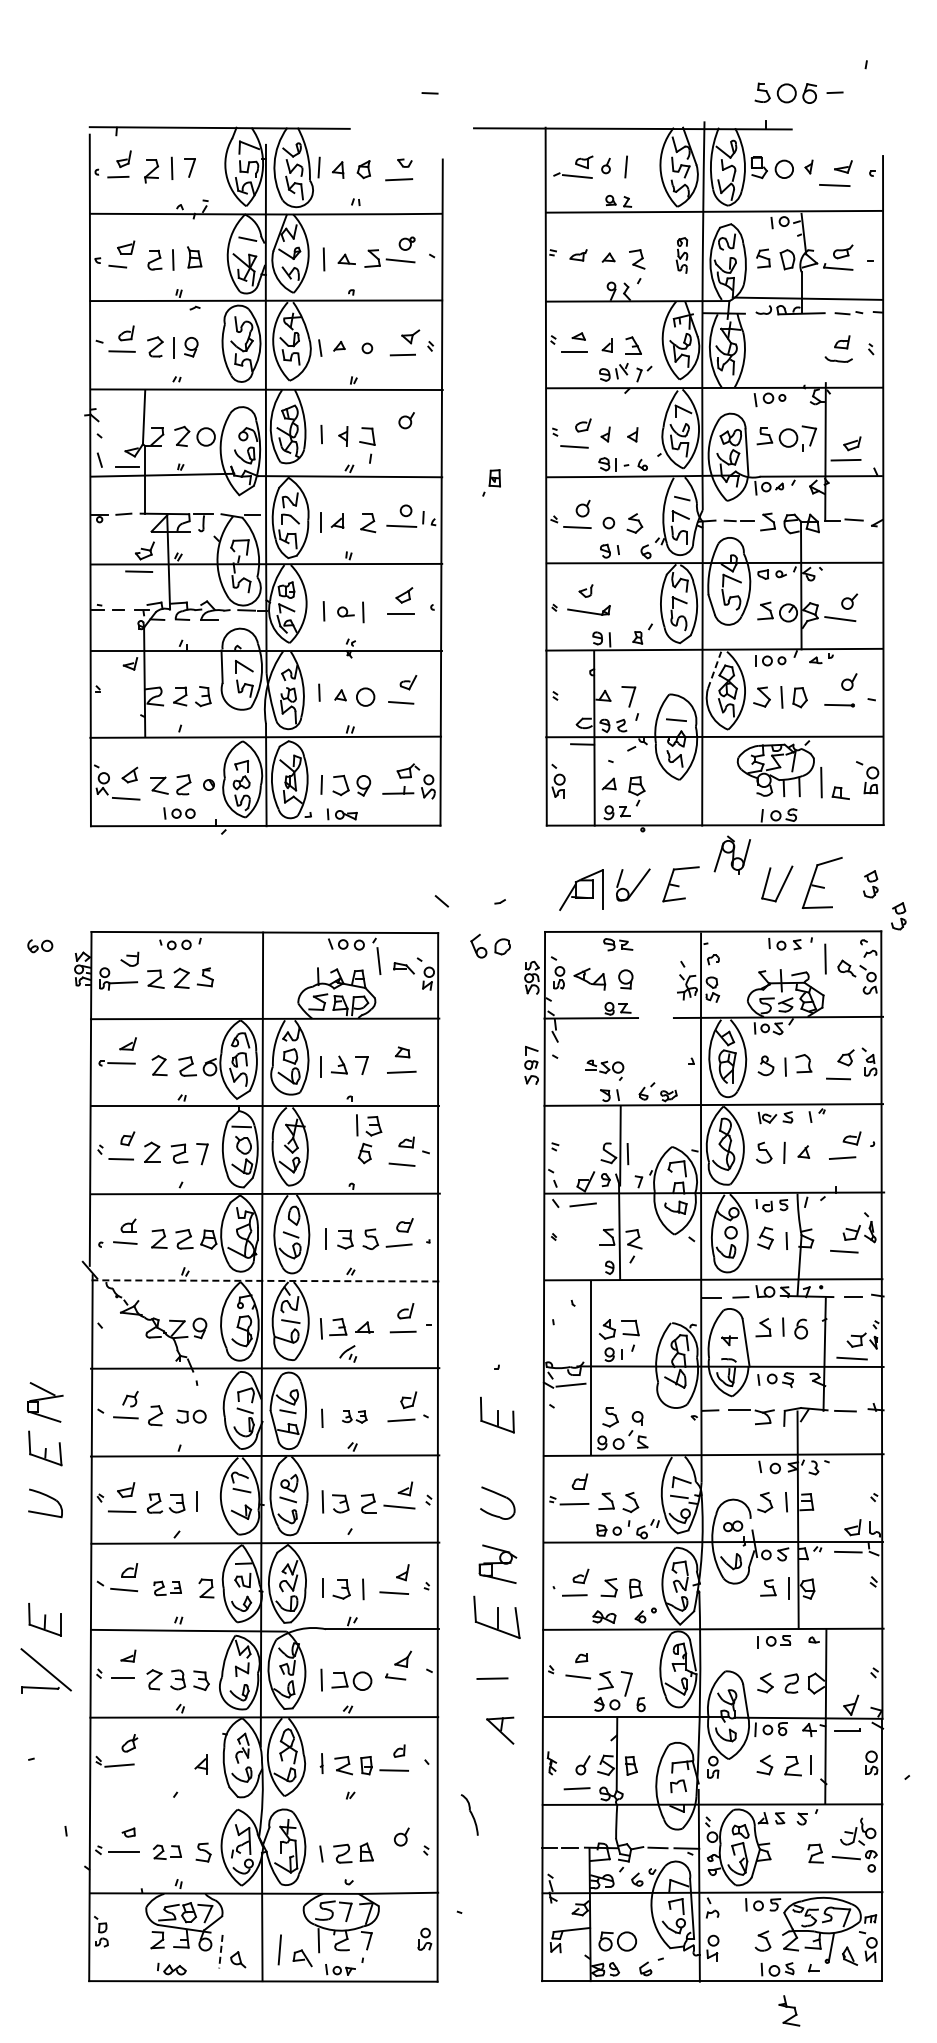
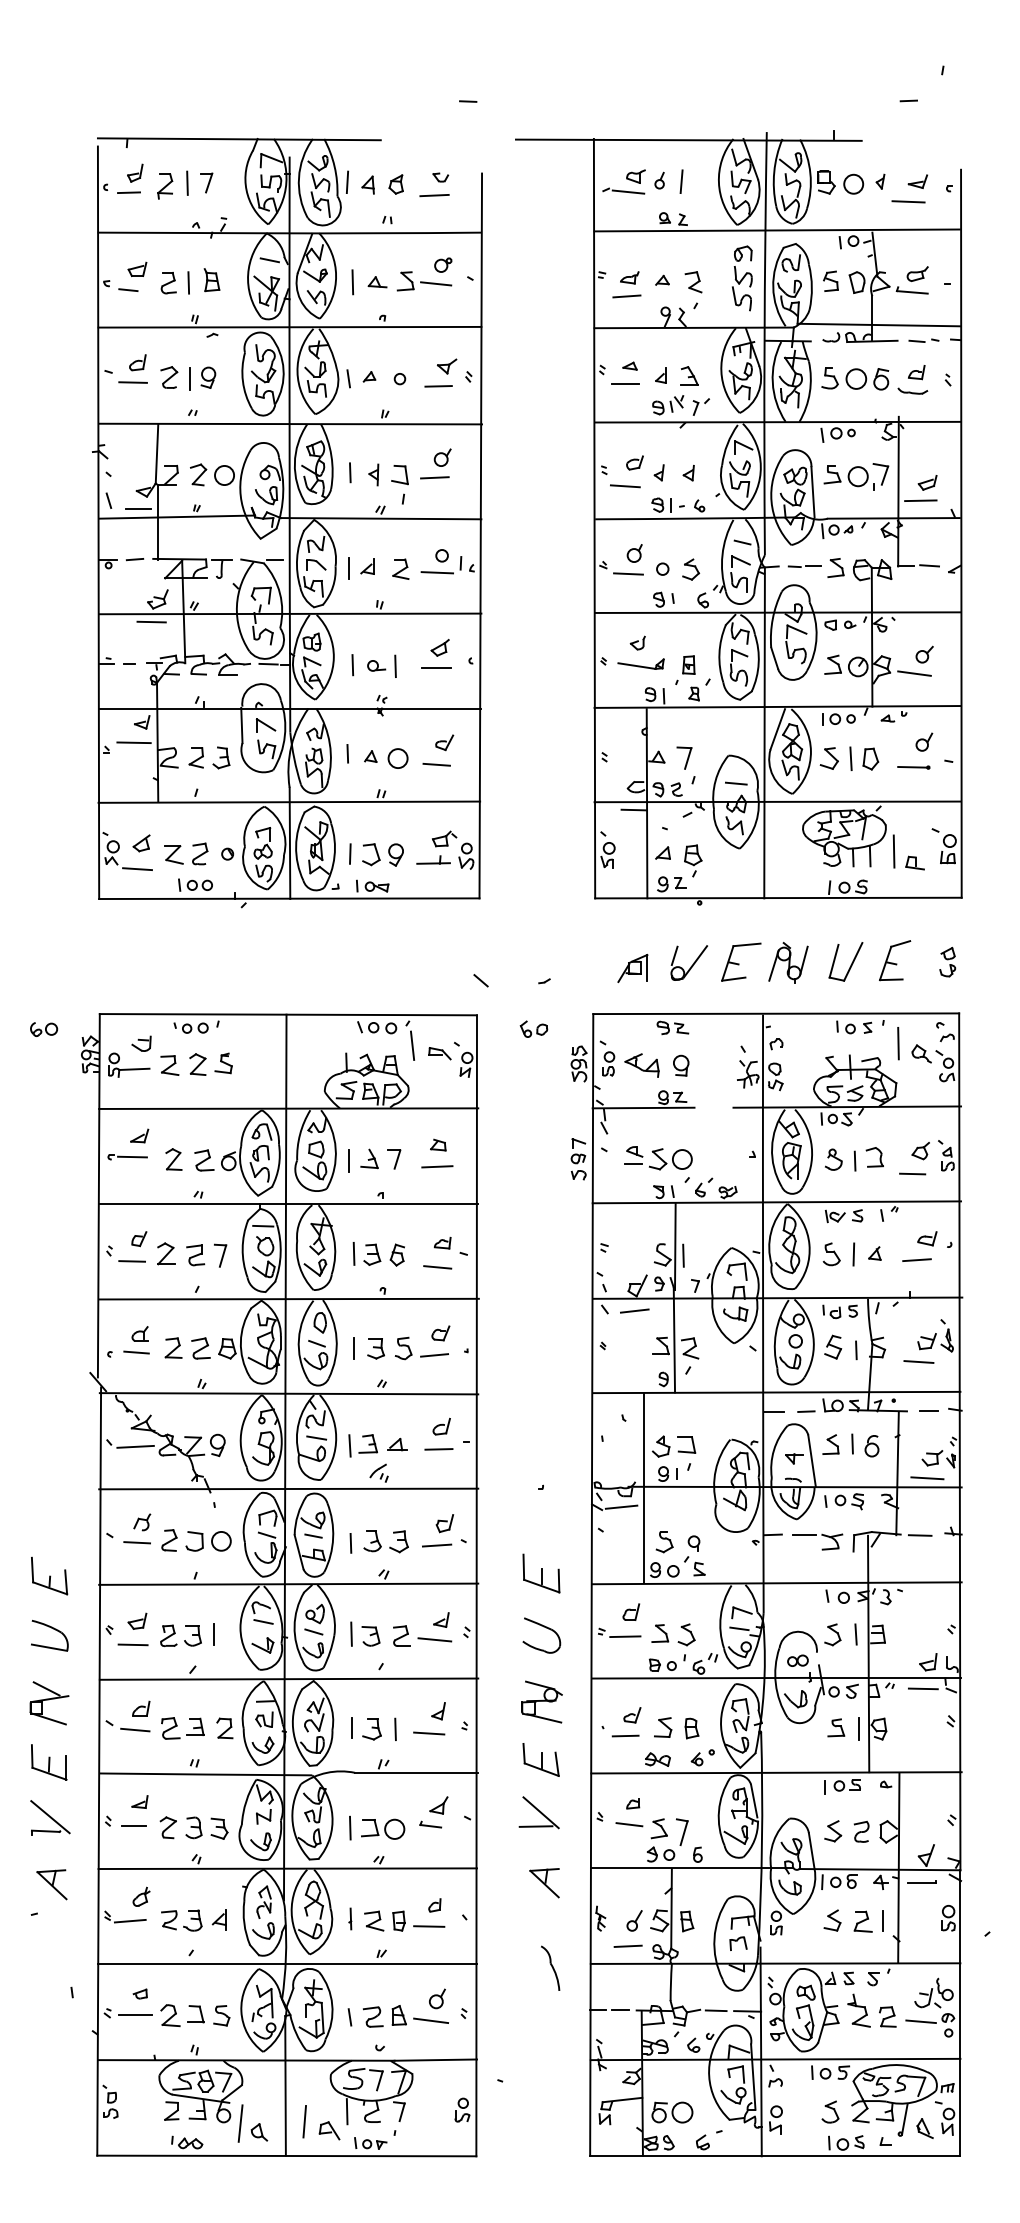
part: (785, 92) -> (854, 378), moved
part: (681, 255) -> (741, 278), size x1.67
line: (575, 272) -> (626, 296), added
line: (399, 438) -> (434, 477), added
part: (491, 482) -> (685, 669), moved
line: (714, 670) -> (777, 729), dashed -> solid
line: (122, 682) -> (133, 742), added
part: (731, 854) -> (787, 962), moved
part: (822, 882) -> (895, 960), size x0.71
part: (581, 889) -> (632, 967), size x0.62
part: (898, 916) -> (977, 997), removed
part: (490, 945) -> (533, 1028), size x0.62
part: (604, 1070) -> (657, 1164), size x1.67
part: (369, 1125) -> (367, 1254), moved
line: (265, 1280) -> (289, 1393), dashed -> solid
line: (124, 1329) -> (135, 1446), added
part: (44, 1402) -> (48, 1703), moved
part: (497, 1414) -> (541, 1572), moved
part: (191, 1416) -> (208, 1541), size x1.43
part: (354, 1416) -> (385, 1541), size x1.67
part: (167, 1588) -> (182, 1728), size x1.43
part: (497, 1617) -> (541, 1760), size x0.71
line: (496, 1665) -> (540, 1812), added
part: (45, 1670) -> (49, 1817), size x0.71
part: (47, 1732) -> (51, 1885), added
part: (166, 1764) -> (181, 1919), added
line: (263, 1804) -> (286, 1963), added
part: (469, 1814) -> (550, 1967), moved
part: (167, 1851) -> (182, 2014), size x1.43
line: (395, 1857) -> (430, 2021), added
line: (220, 1951) -> (240, 2123), dashed -> solid
part: (789, 2010) -> (859, 2010), moved

